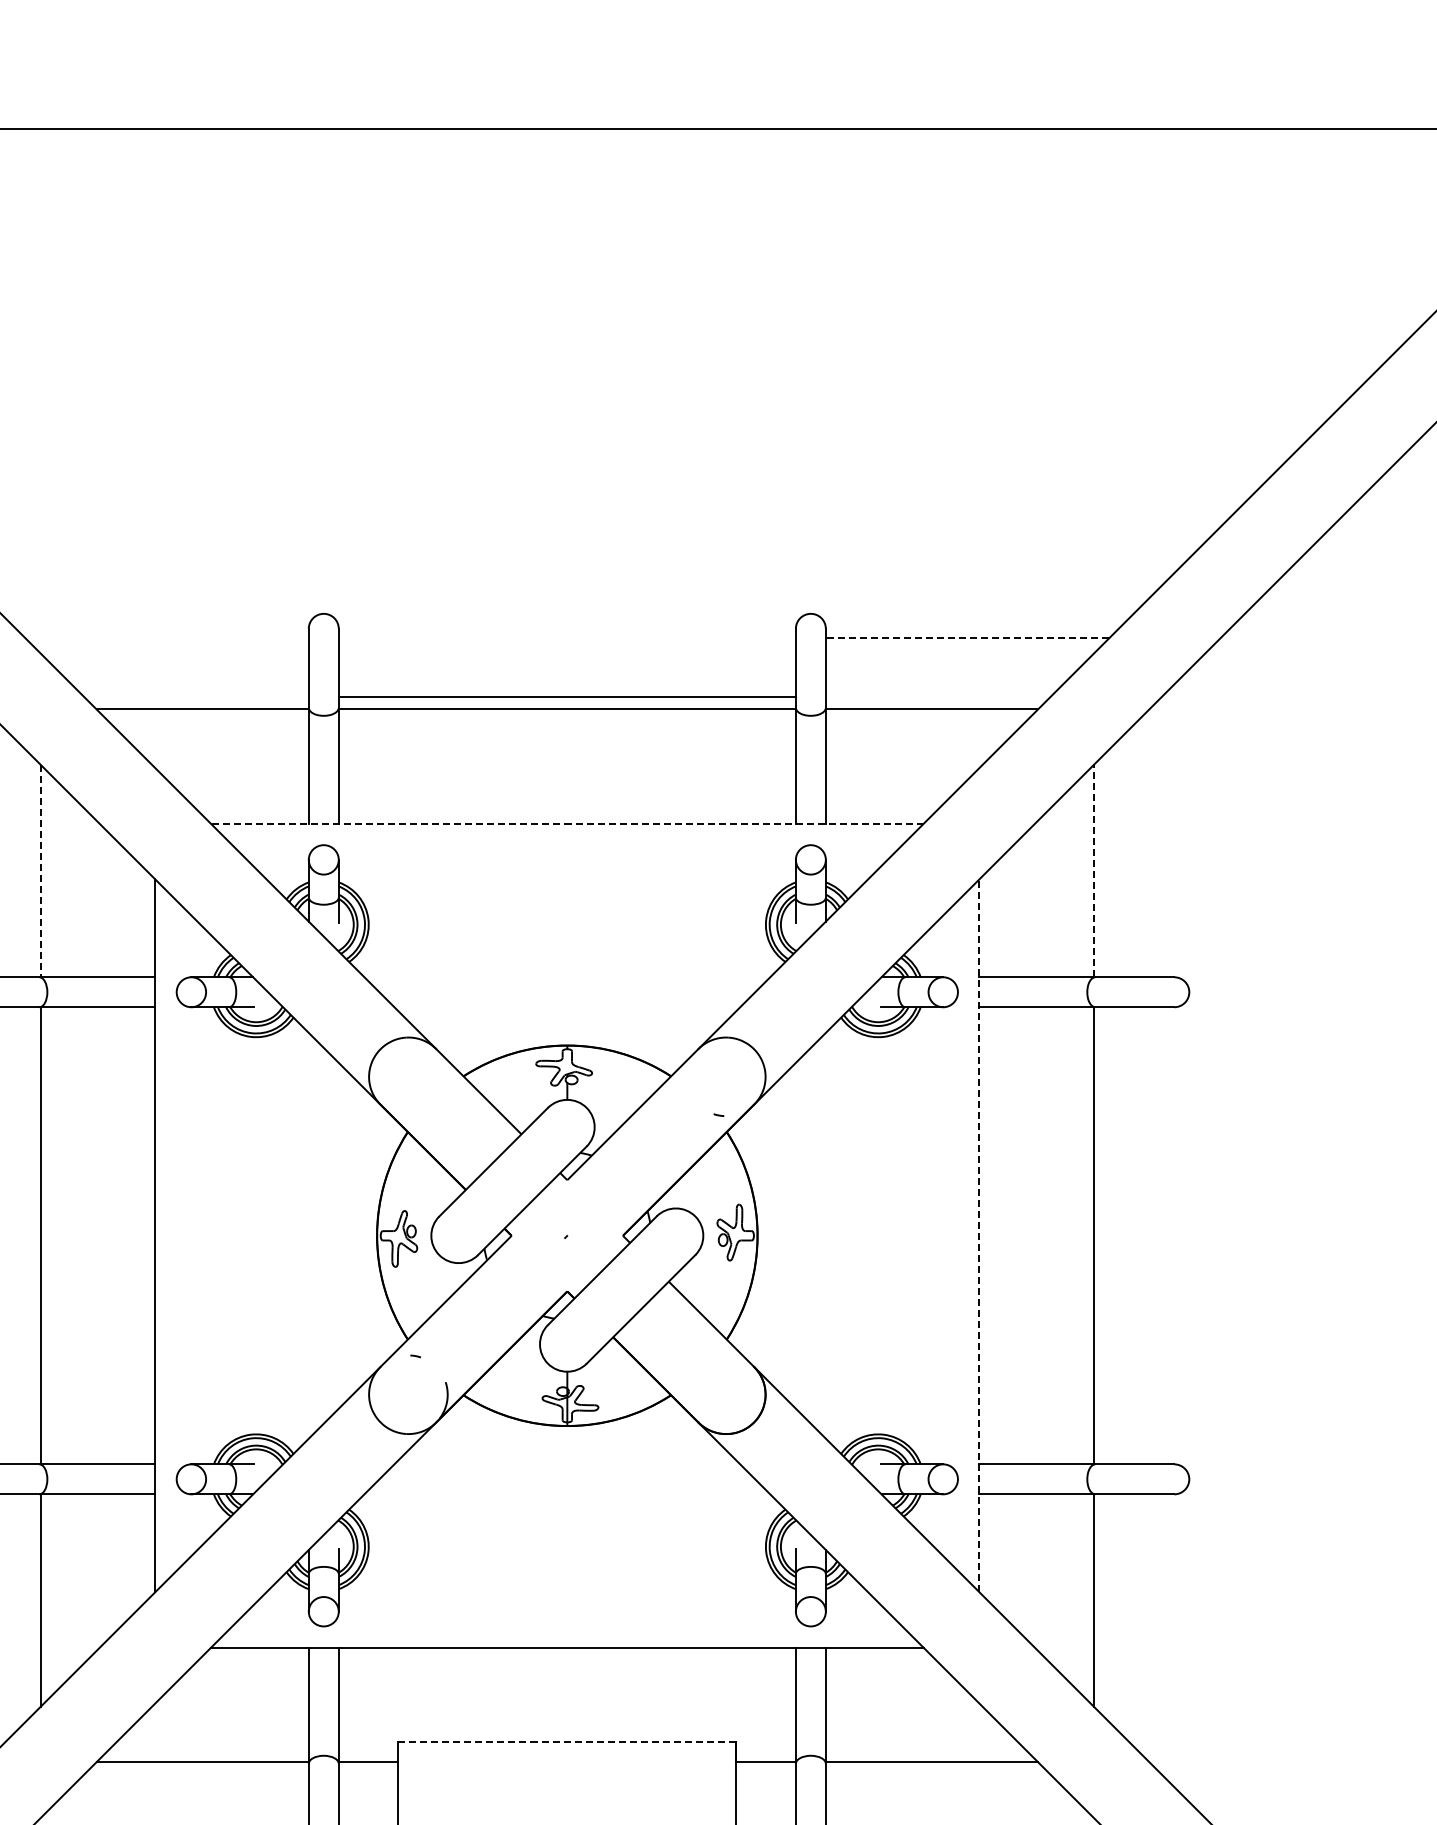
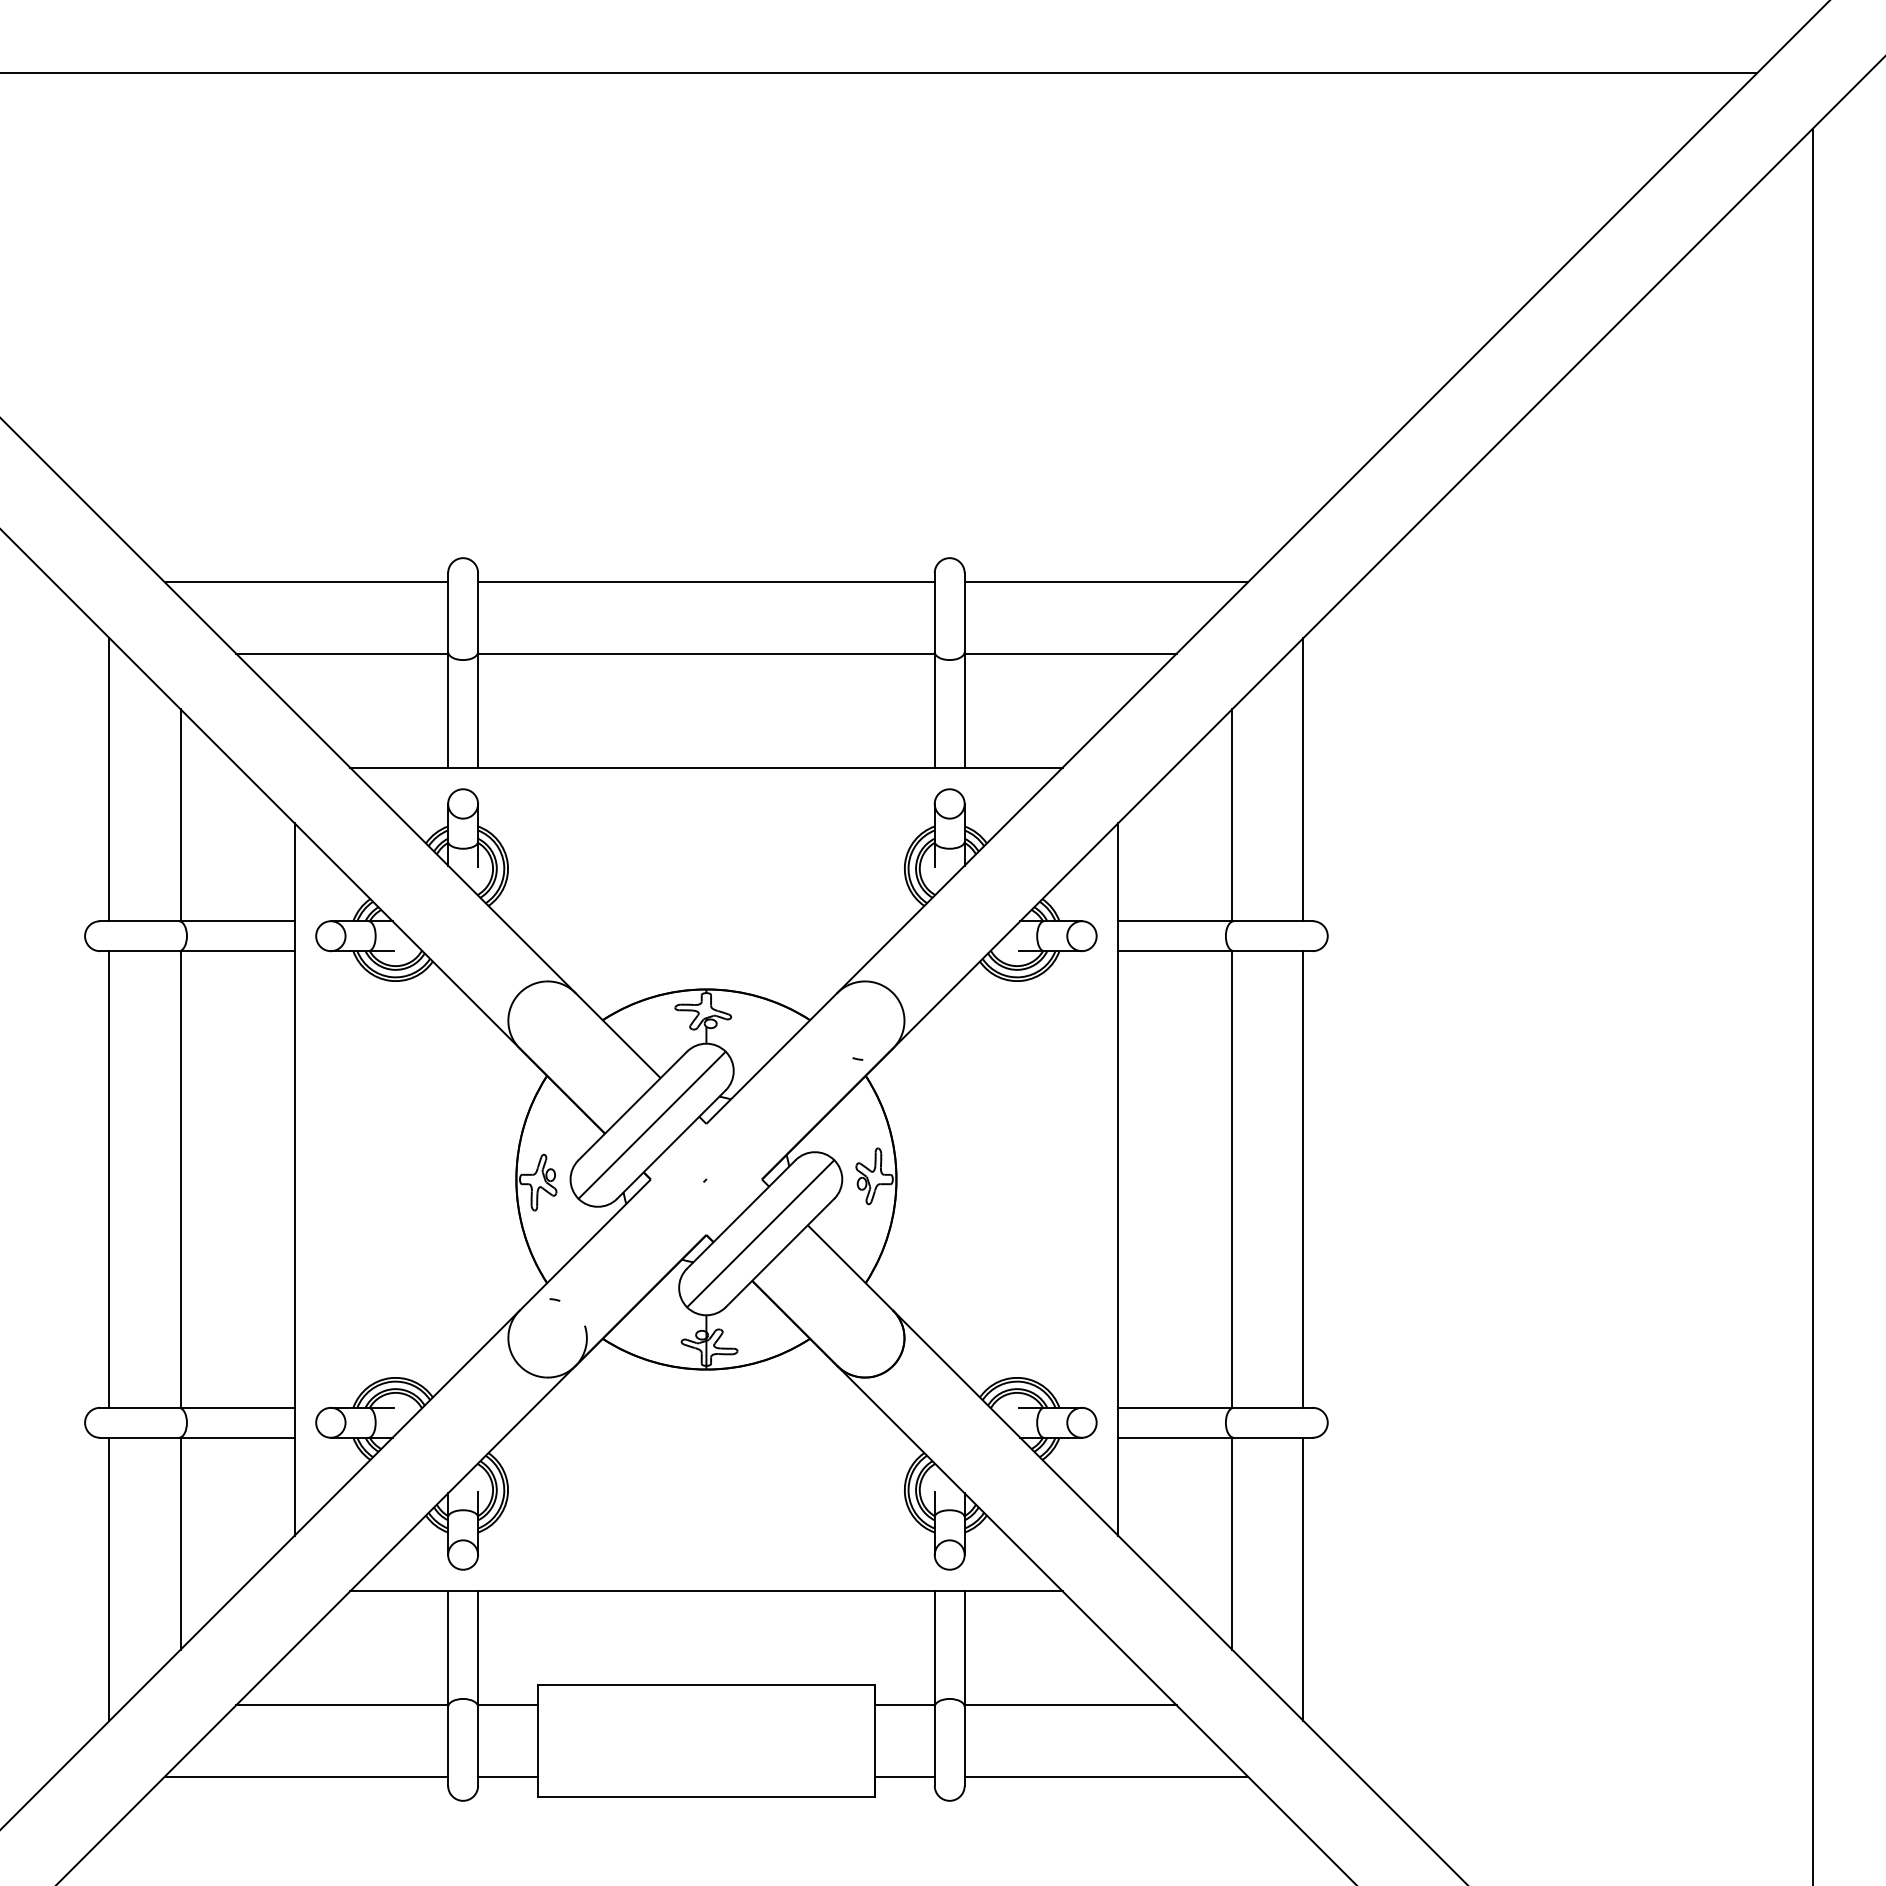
line: (167, 638) -> (306, 582), added
line: (967, 638) -> (1106, 582), dashed -> solid
line: (567, 697) -> (706, 582), moved
line: (566, 823) -> (705, 767), dashed -> solid
line: (1165, 835) -> (1303, 779), added
line: (1093, 870) -> (1232, 814), dashed -> solid
line: (40, 871) -> (180, 815), dashed -> solid
line: (512, 1180) -> (651, 1124), added
line: (979, 1235) -> (1118, 1179), dashed -> solid
line: (1165, 1235) -> (1303, 1179), added
line: (621, 1289) -> (760, 1233), added
line: (1165, 1635) -> (1303, 1578), added
line: (567, 1741) -> (706, 1684), dashed -> solid

